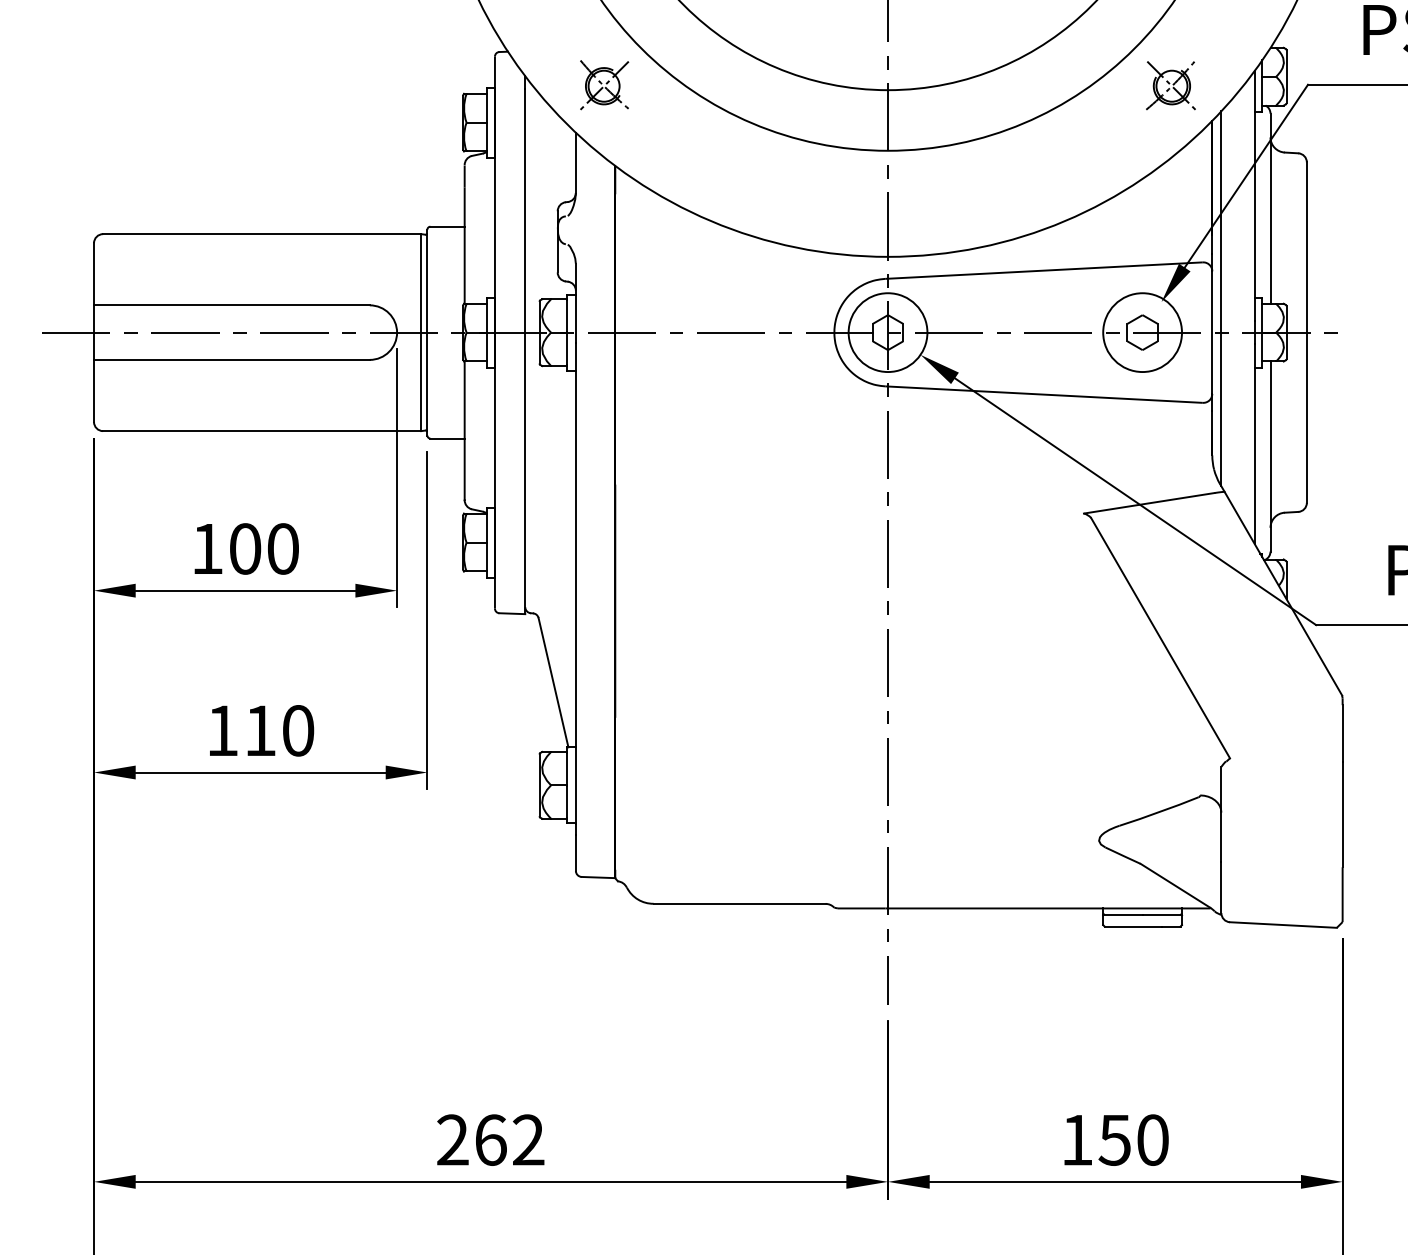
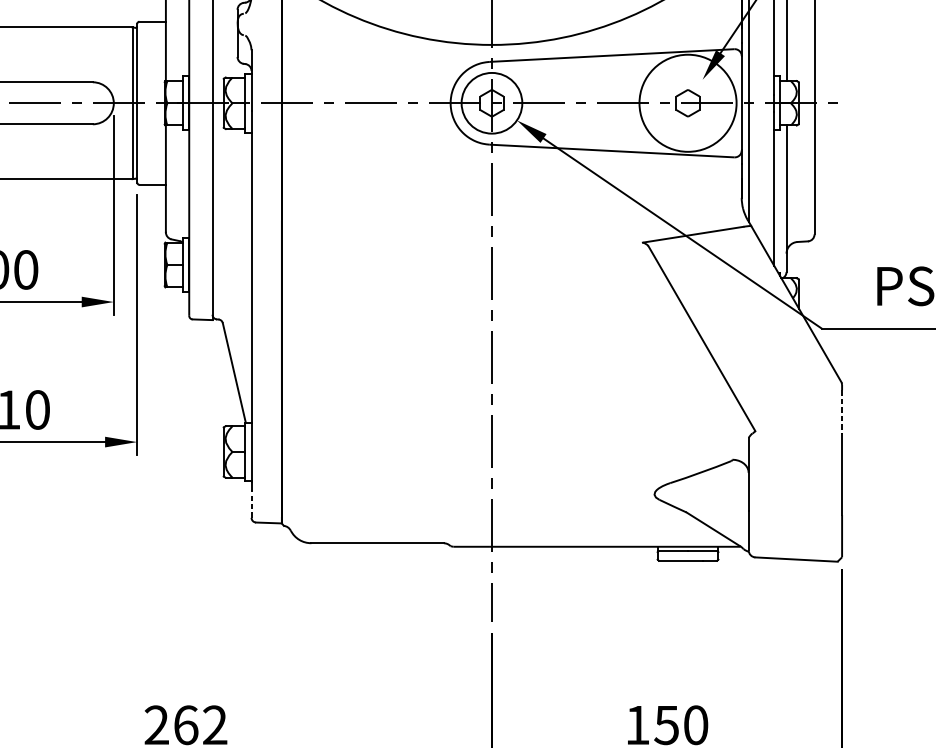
circle: (1142, 332) -> (687, 103), size x1.6
line: (1342, 733) -> (842, 412), solid -> dashed
line: (575, 852) -> (251, 503), solid -> dashed

